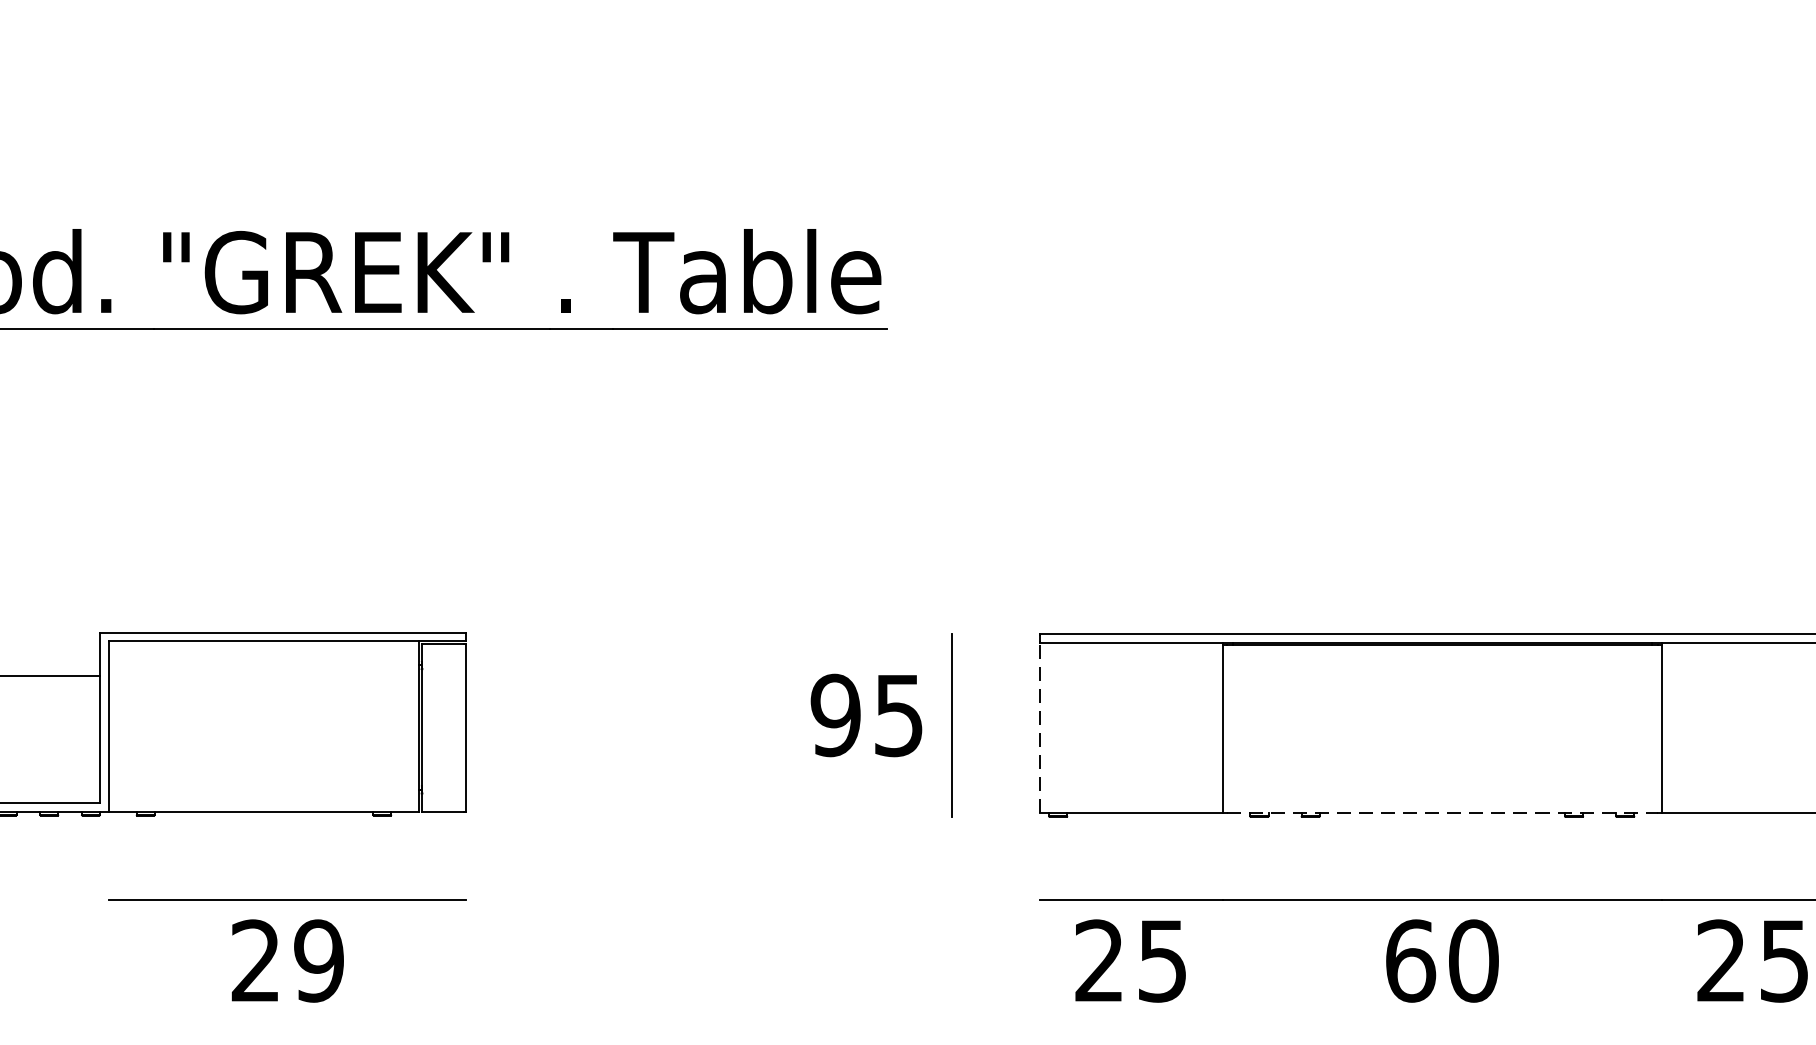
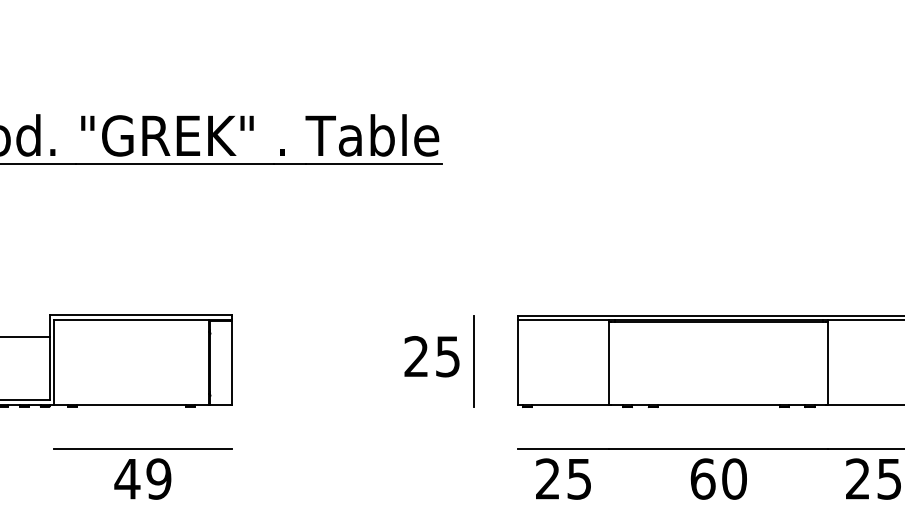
text: (835, 715) -> (416, 356), 95 -> 25
line: (1040, 727) -> (518, 362), dashed -> solid
line: (1441, 813) -> (718, 405), dashed -> solid
text: (255, 959) -> (127, 478), 29 -> 49

